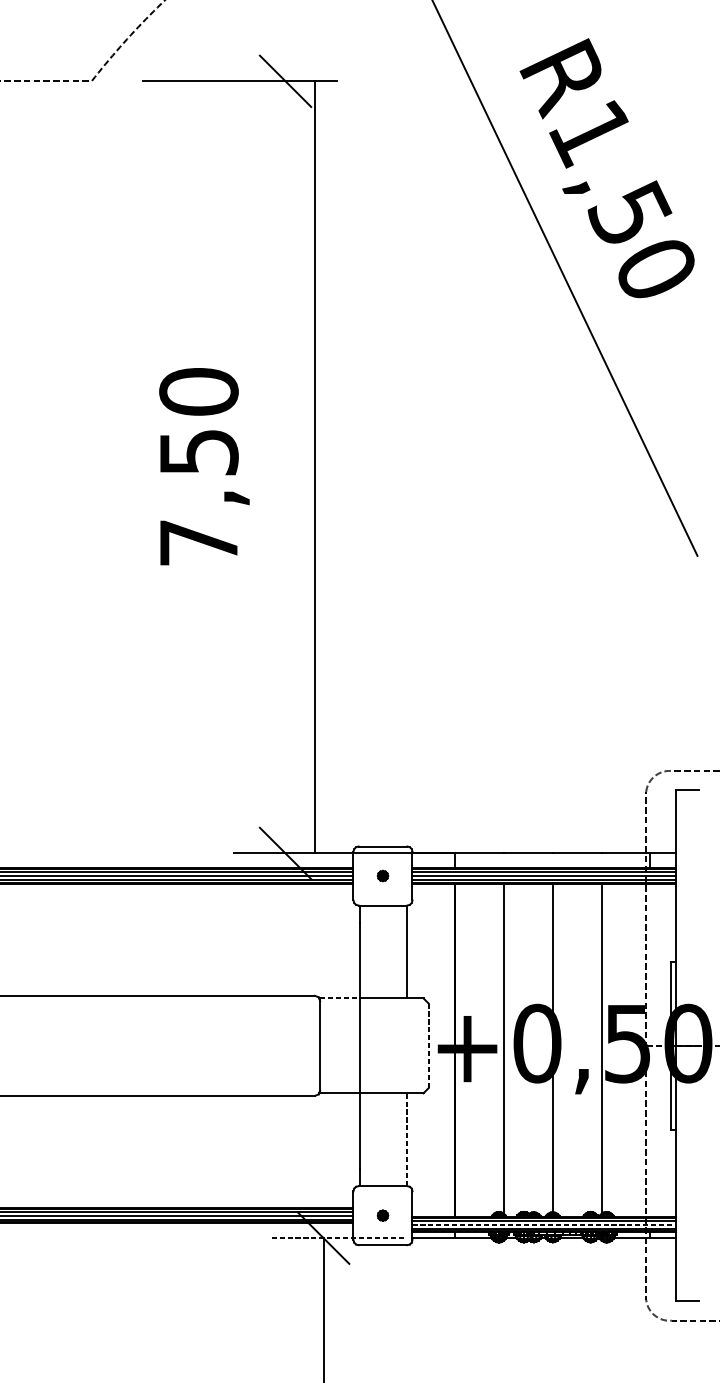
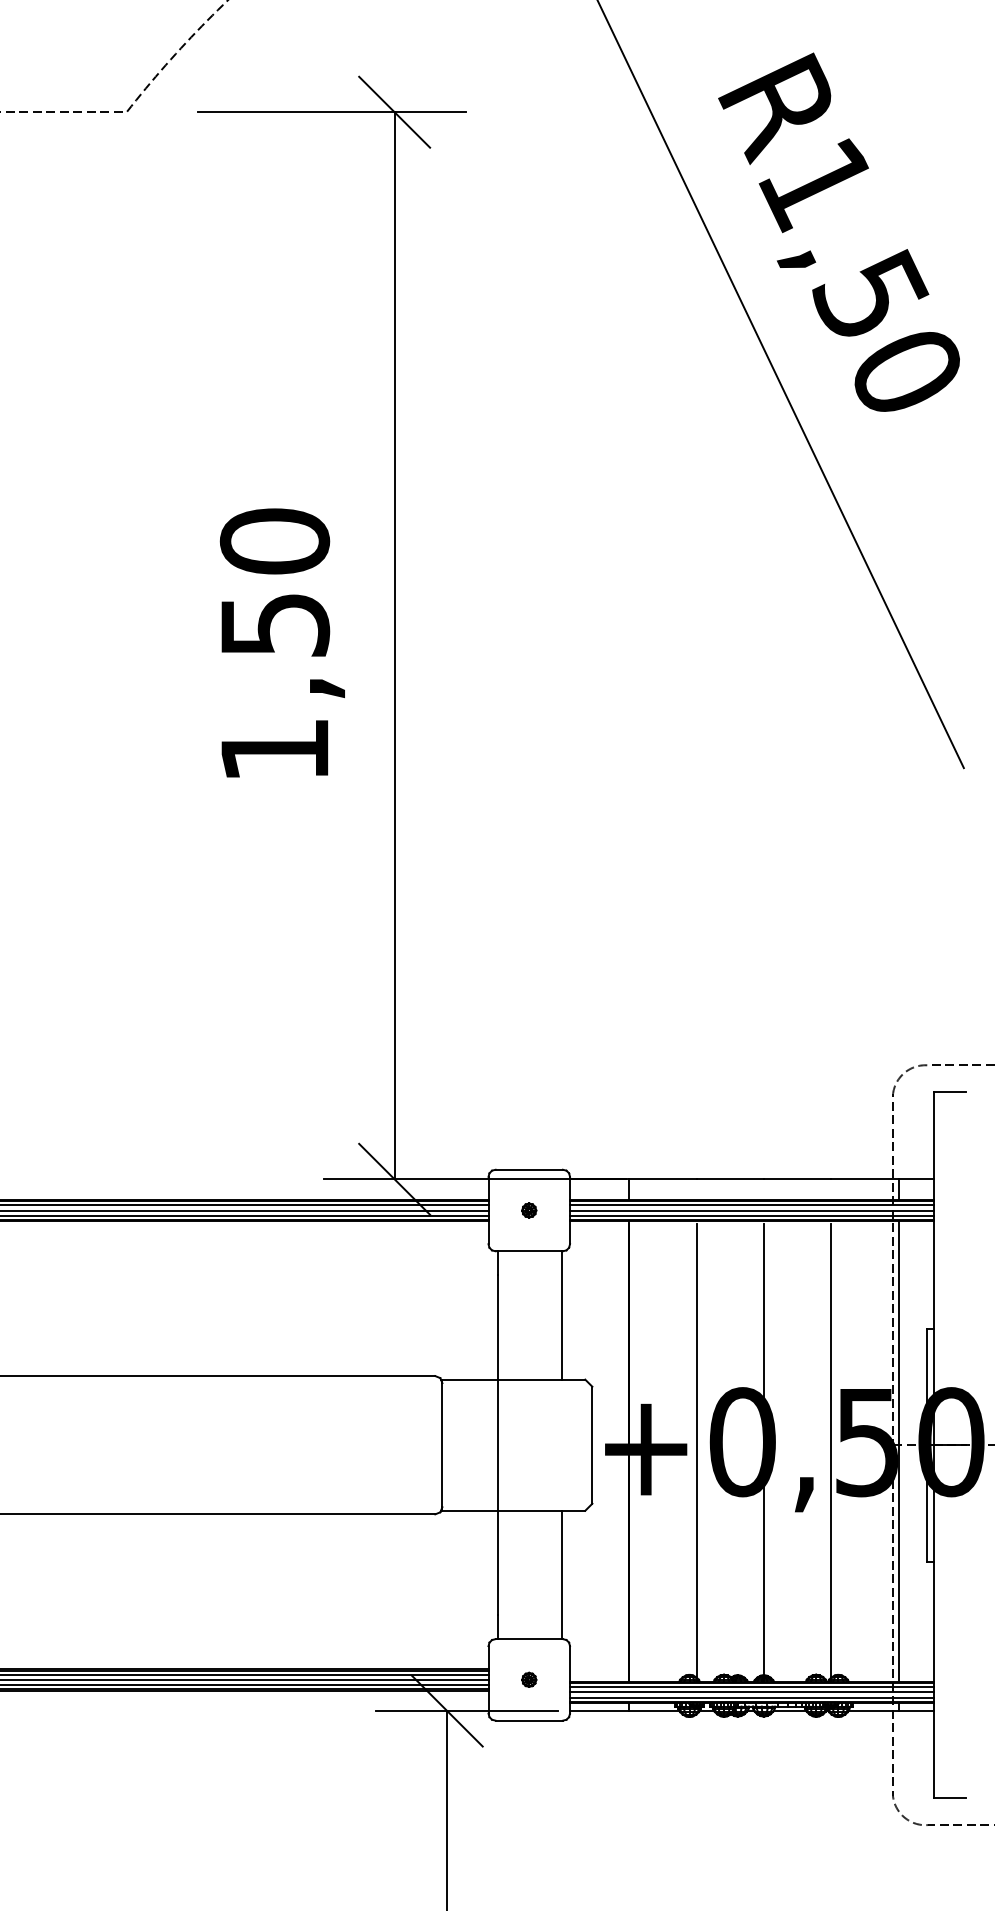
line: (315, 467) -> (394, 645), moved
text: (198, 543) -> (274, 750), 7,50 -> 1,50
line: (340, 998) -> (470, 1379), dashed -> solid
line: (428, 1045) -> (592, 1444), dashed -> solid
line: (650, 1050) -> (898, 1451), added
line: (406, 1139) -> (561, 1574), dashed -> solid
line: (544, 1224) -> (752, 1692), dashed -> solid
line: (338, 1238) -> (467, 1711), dashed -> solid

